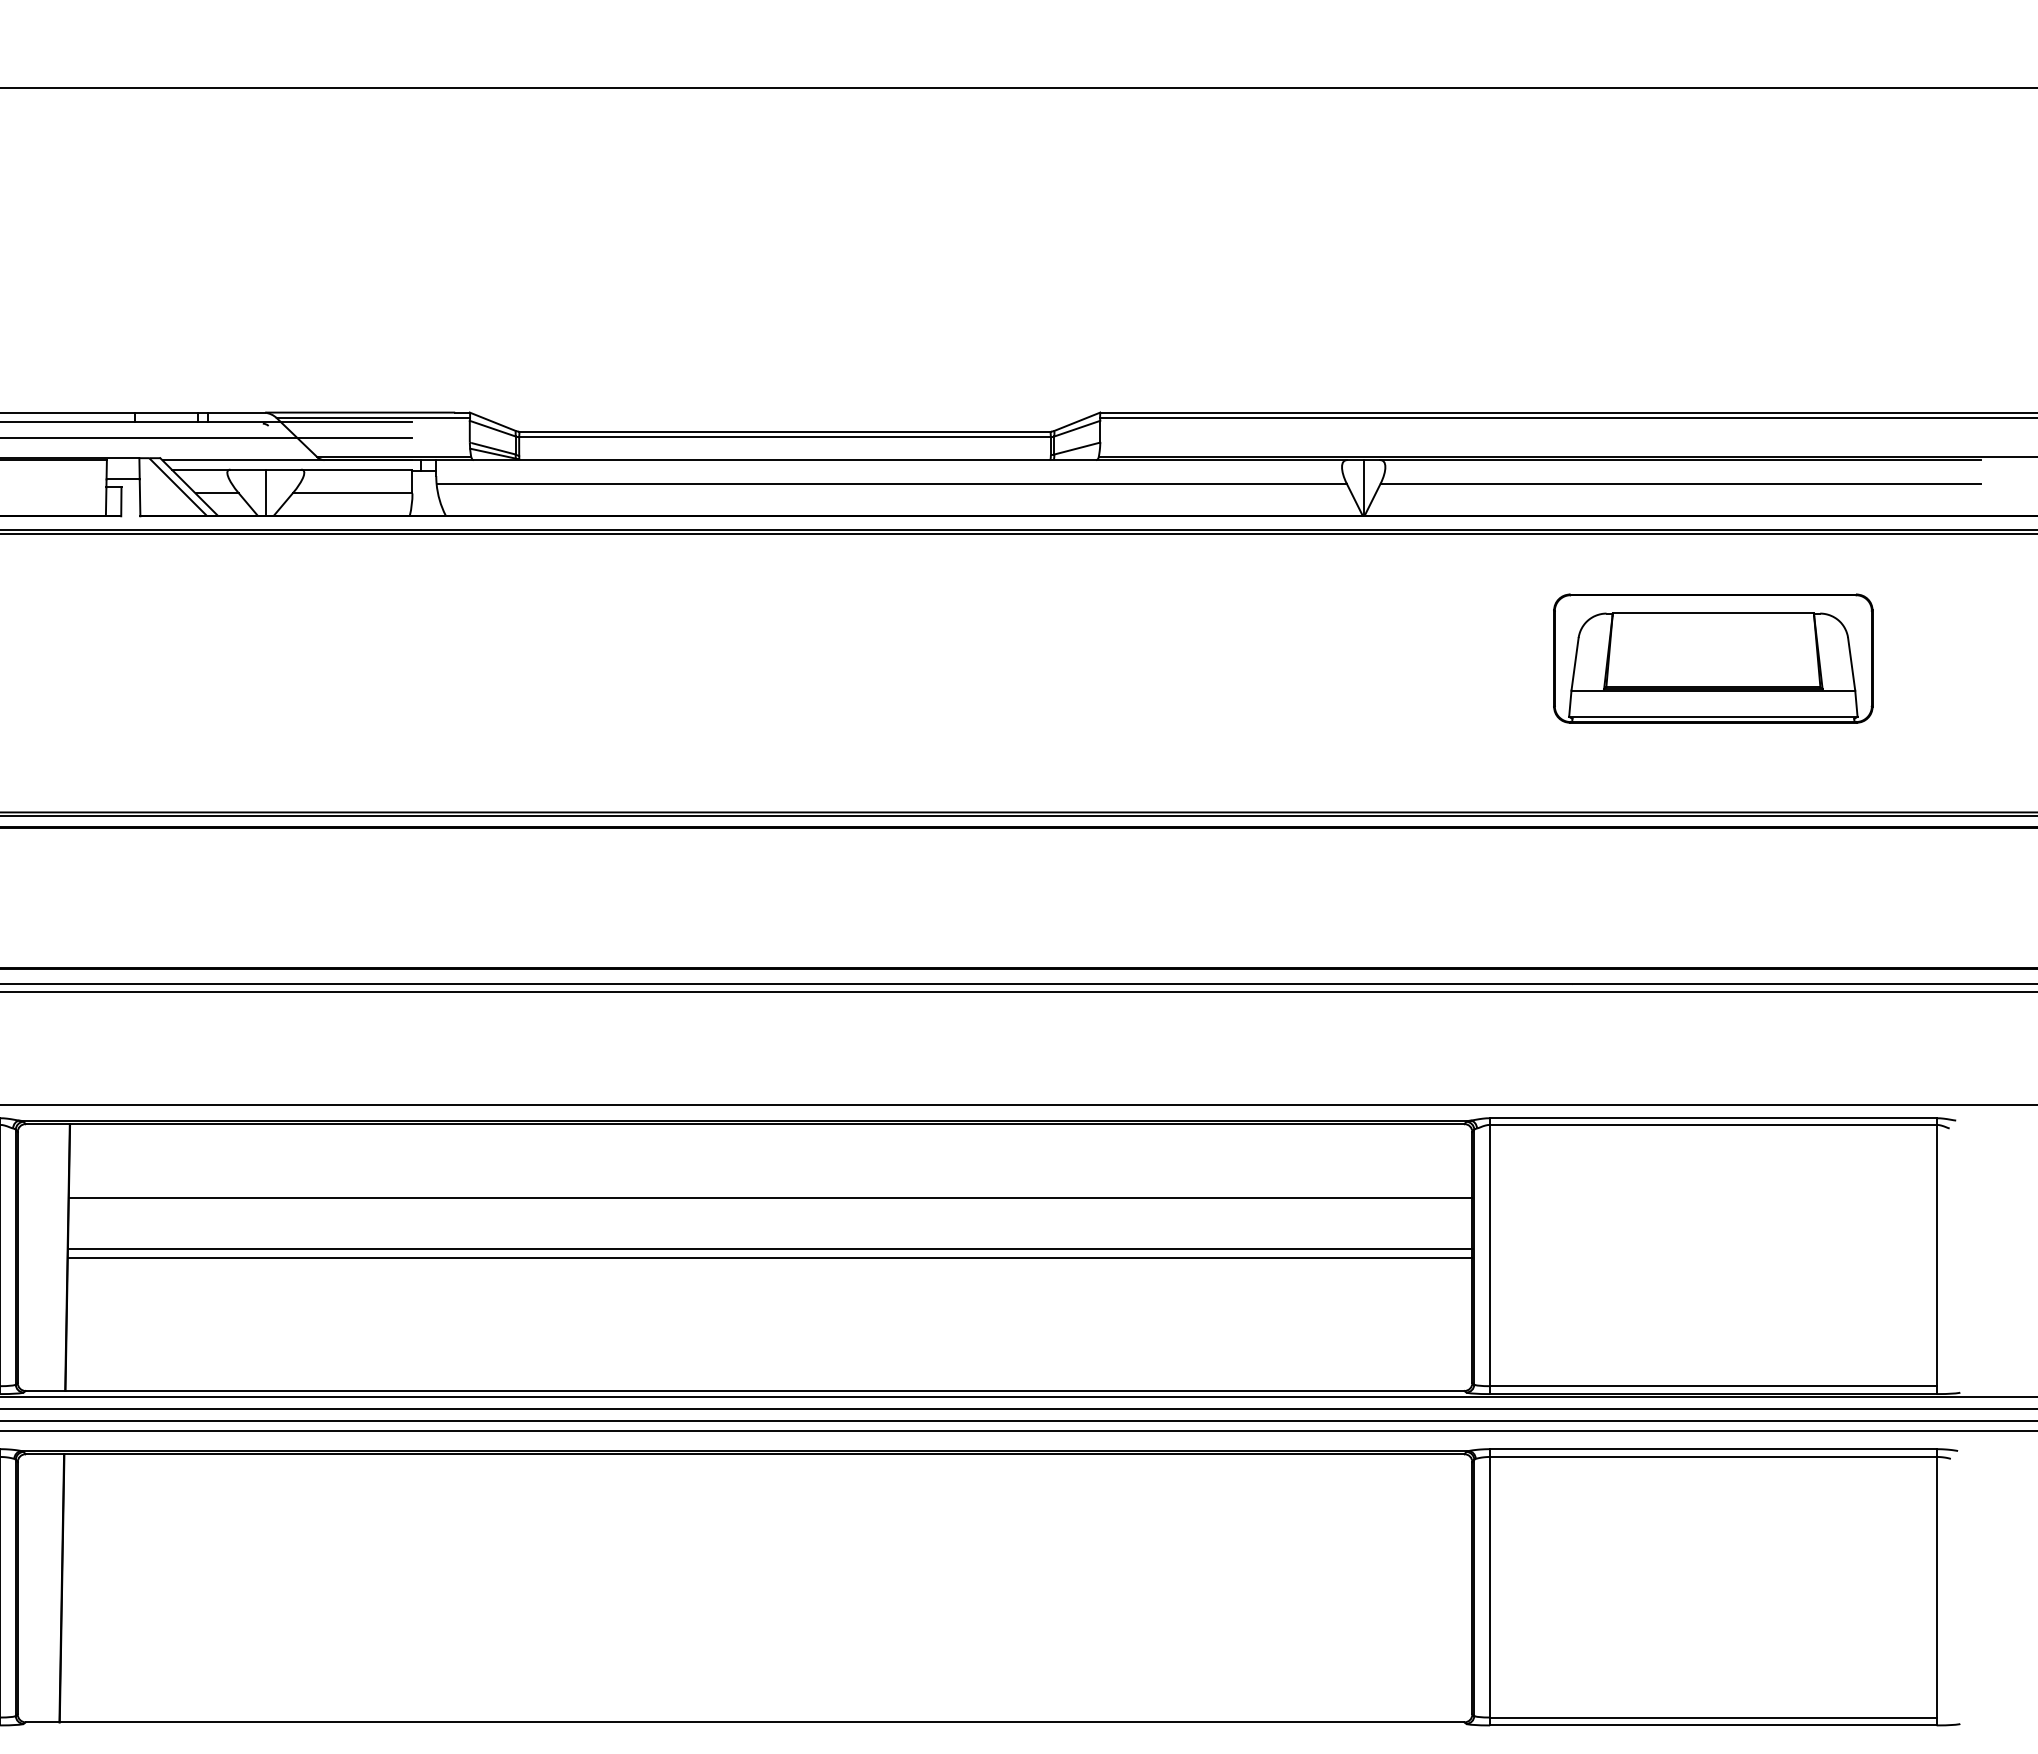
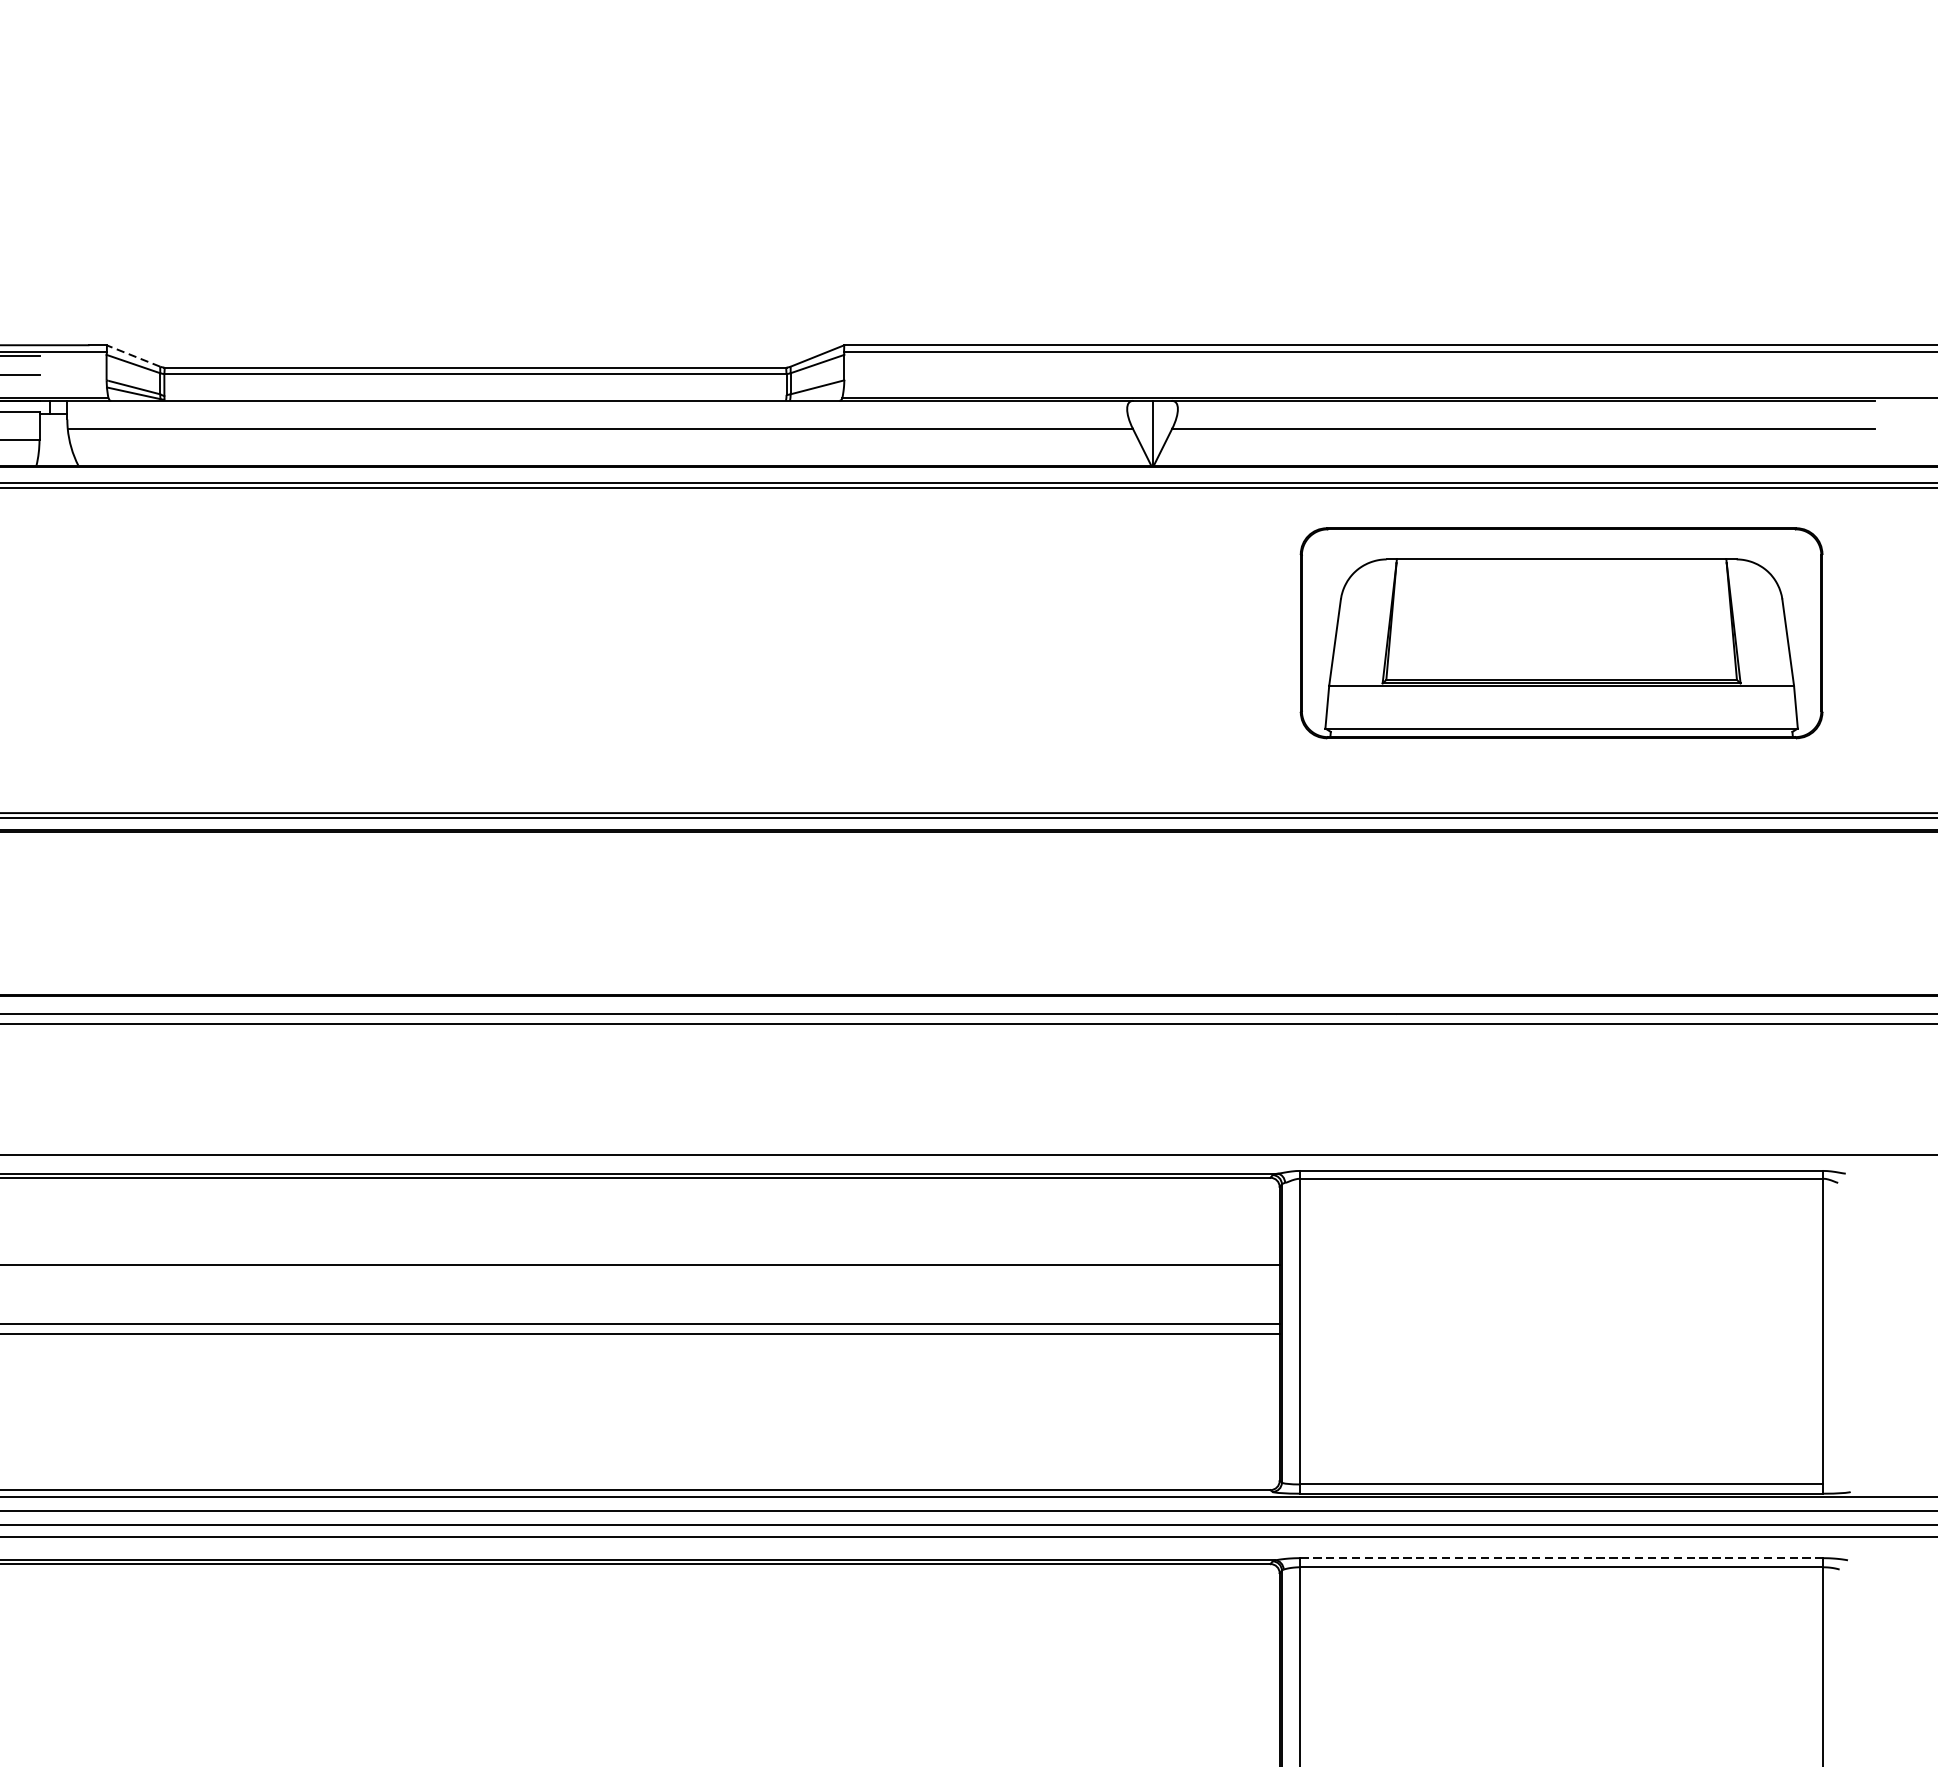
line: (492, 421) -> (133, 355), solid -> dashed
part: (1713, 658) -> (1561, 632), size x1.4
line: (1713, 1449) -> (1561, 1558), solid -> dashed

